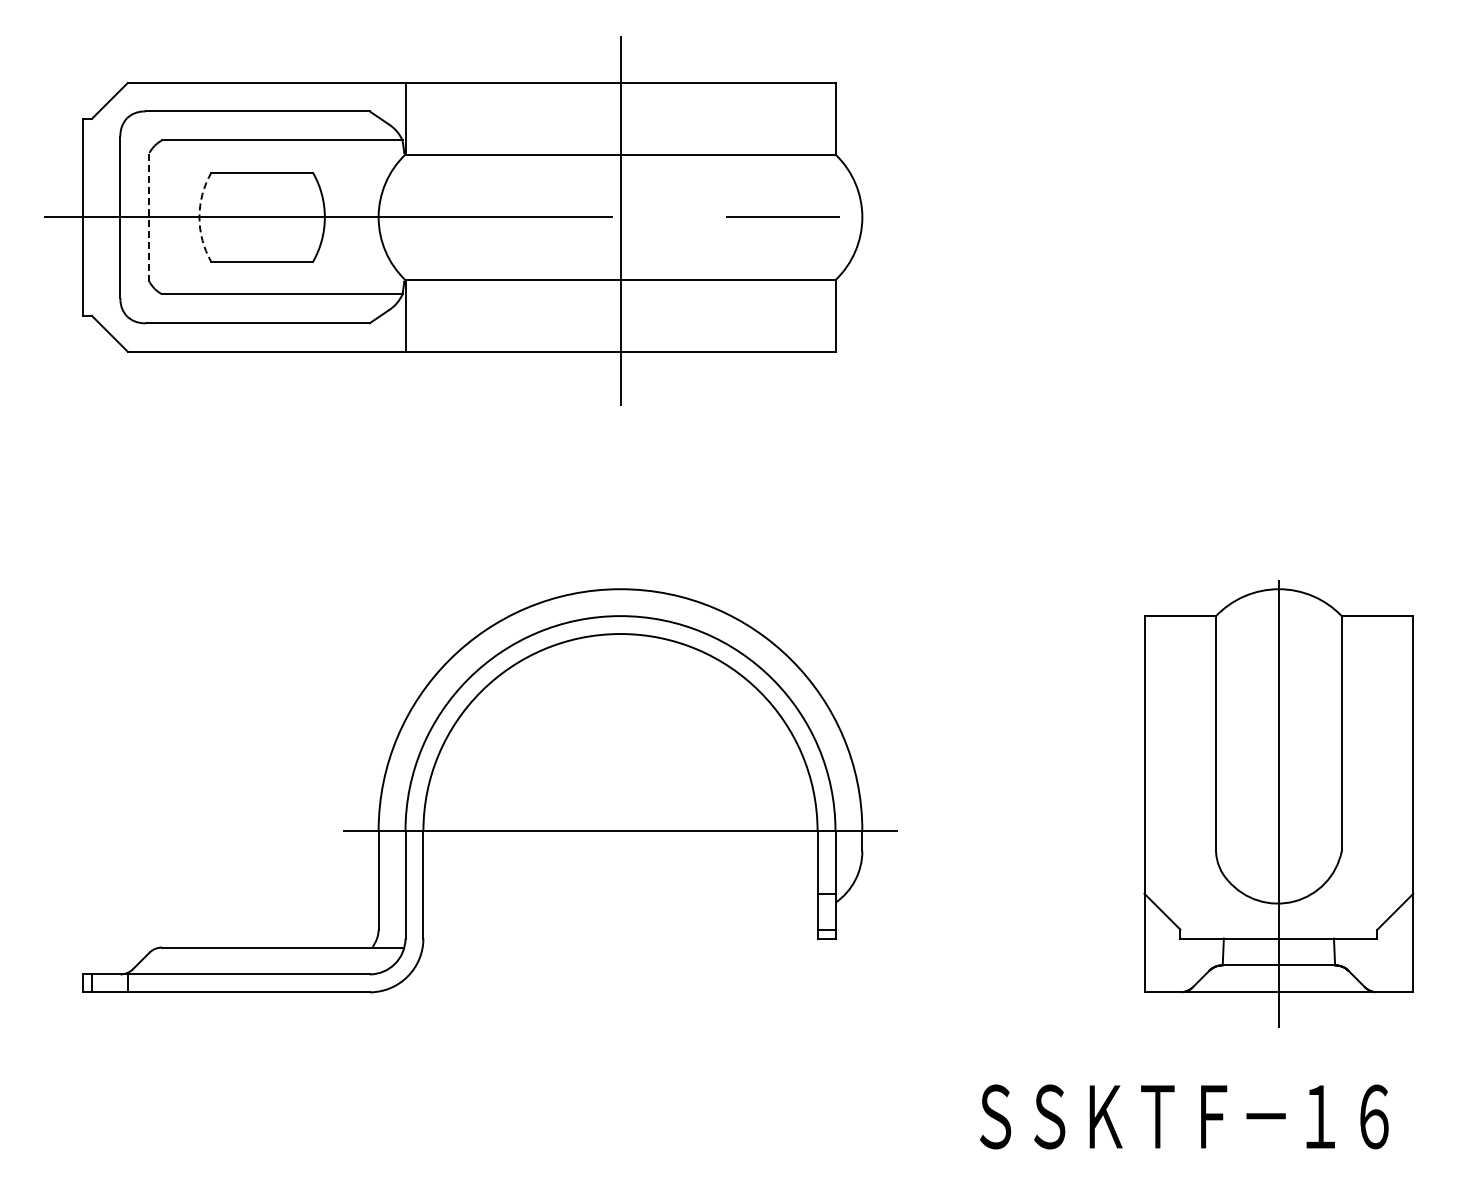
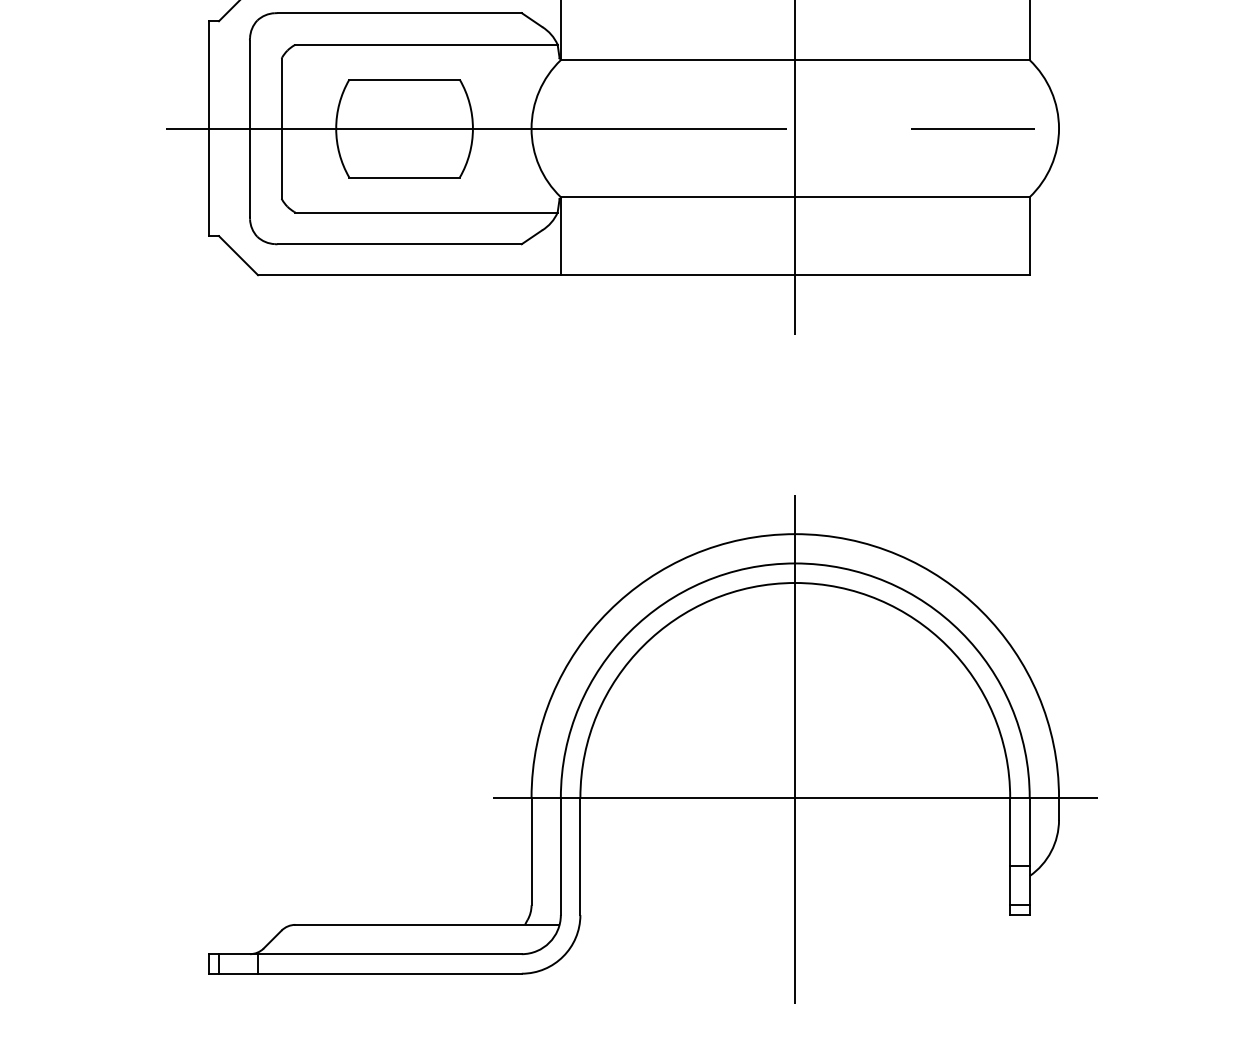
line: (149, 216) -> (281, 127), dashed -> solid
arc: (199, 217) -> (336, 128), dashed -> solid
line: (620, 786) -> (795, 749), added

